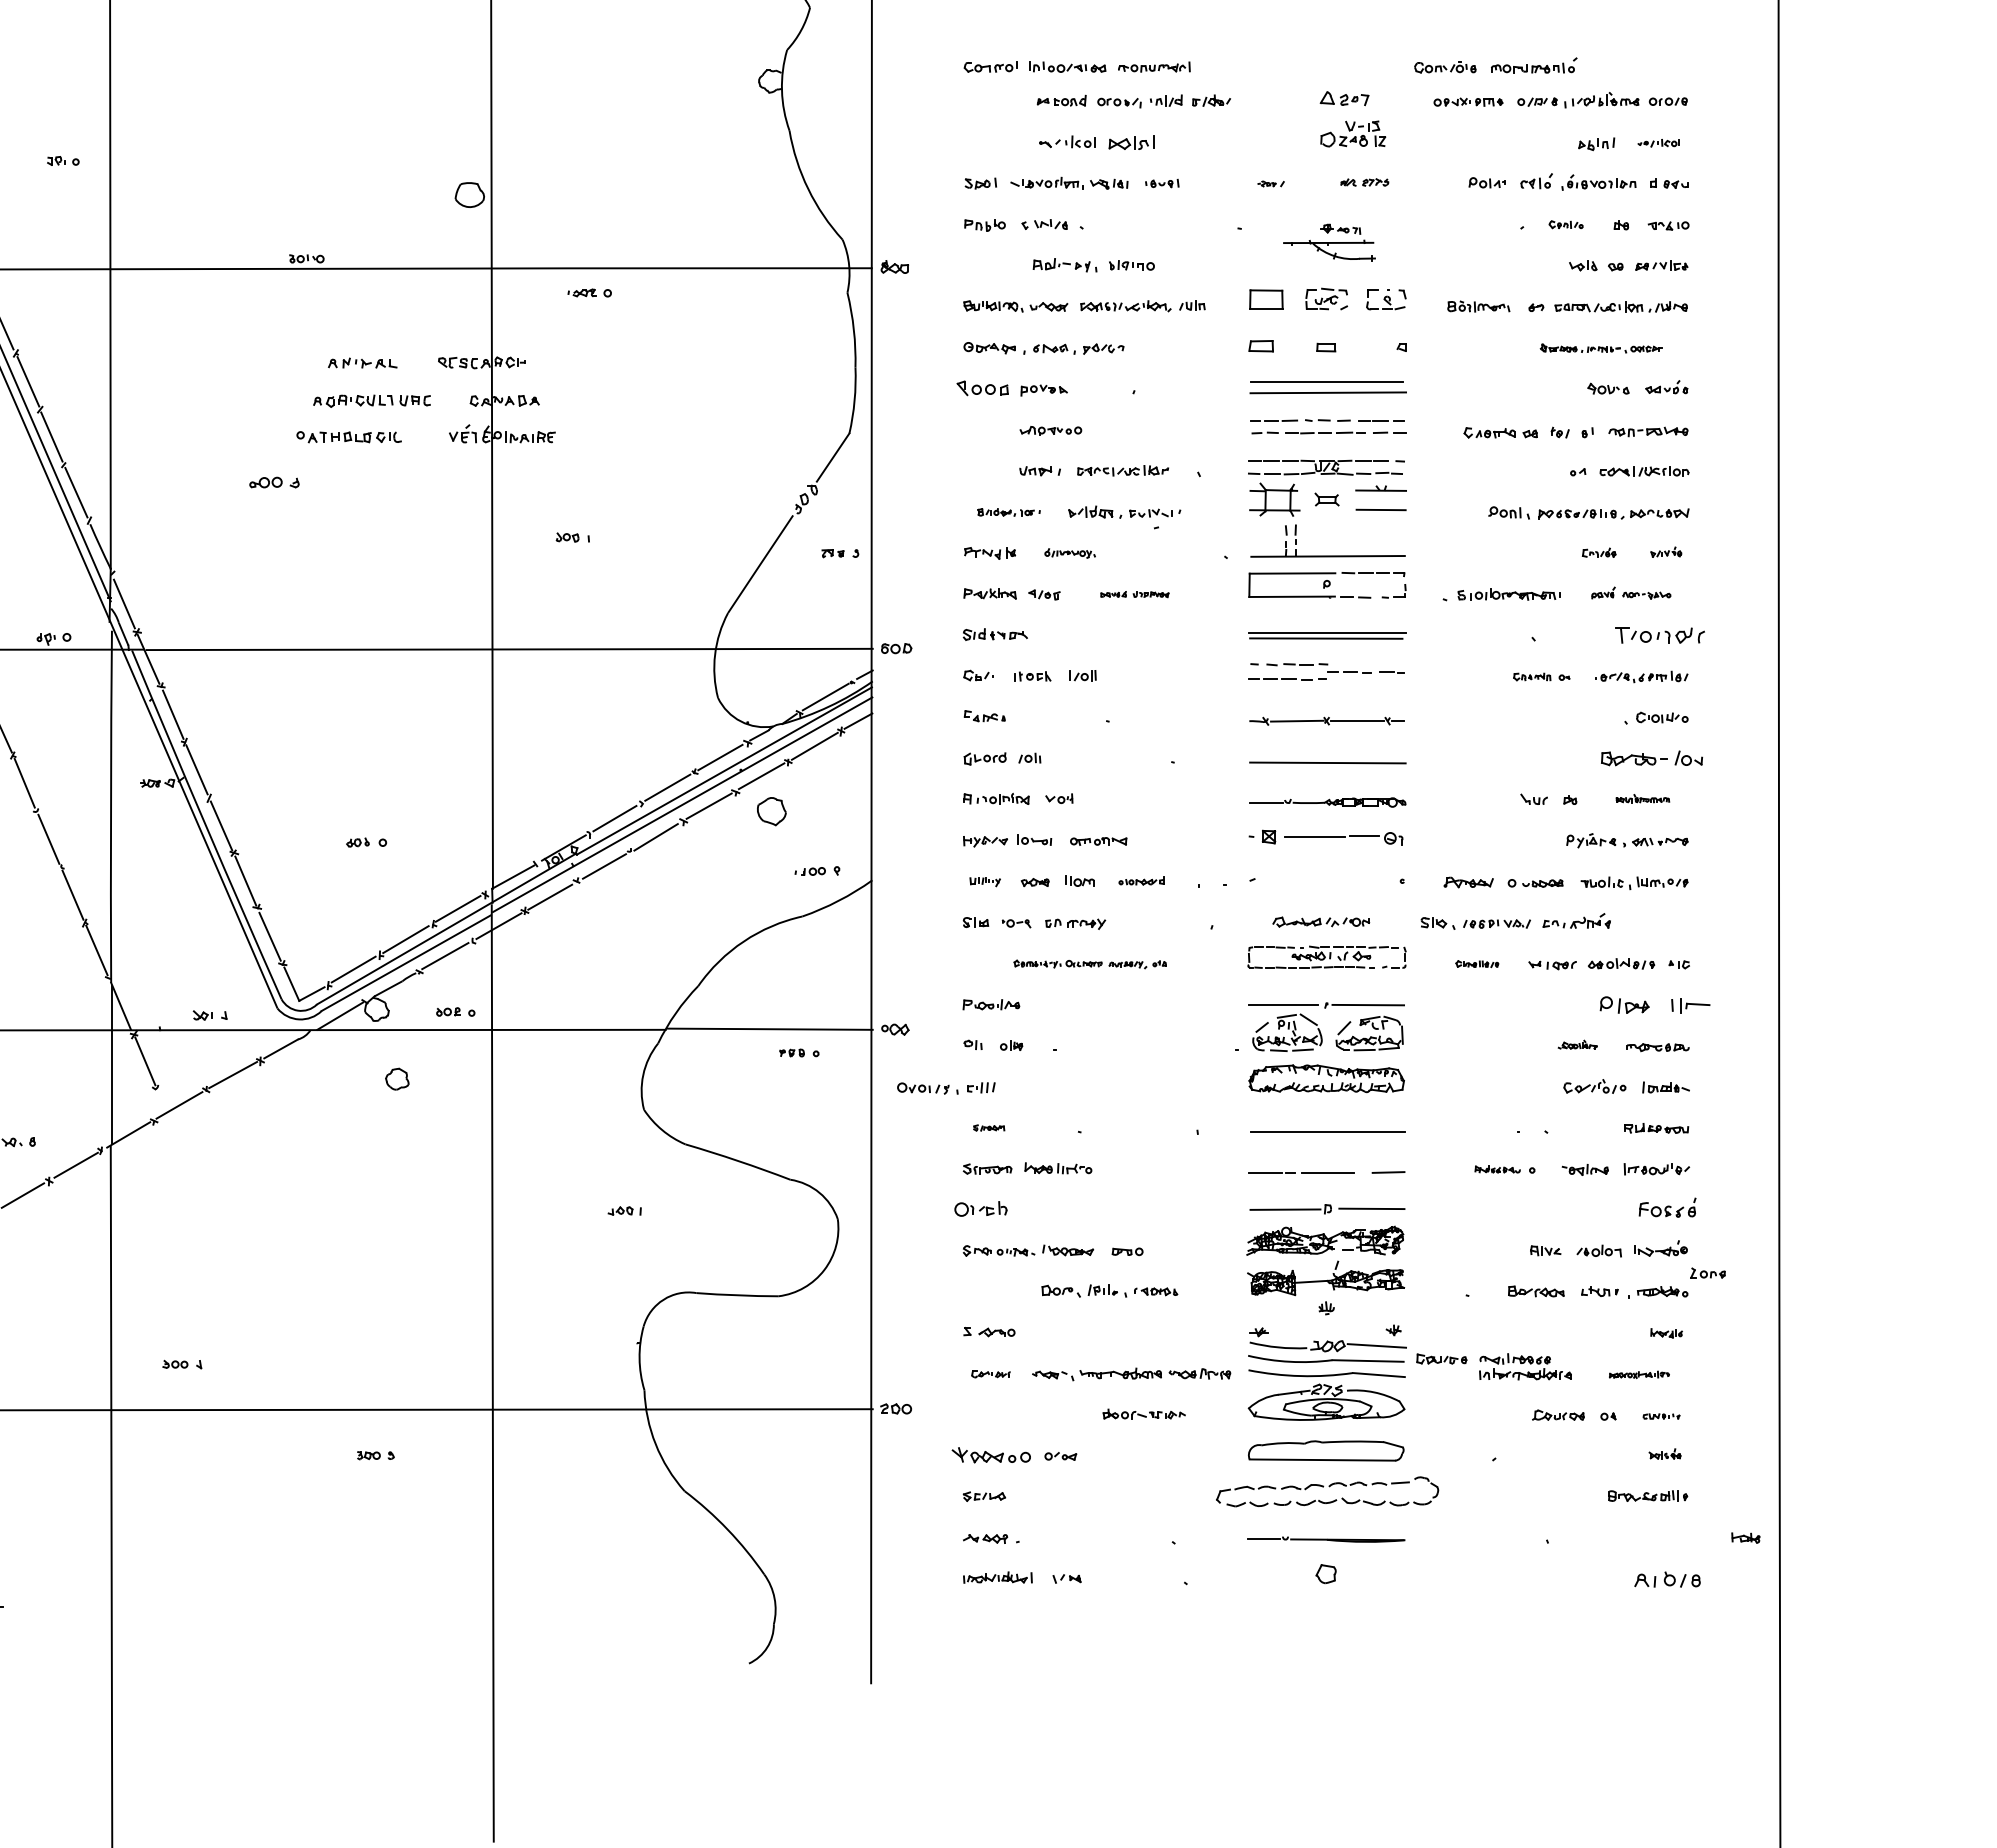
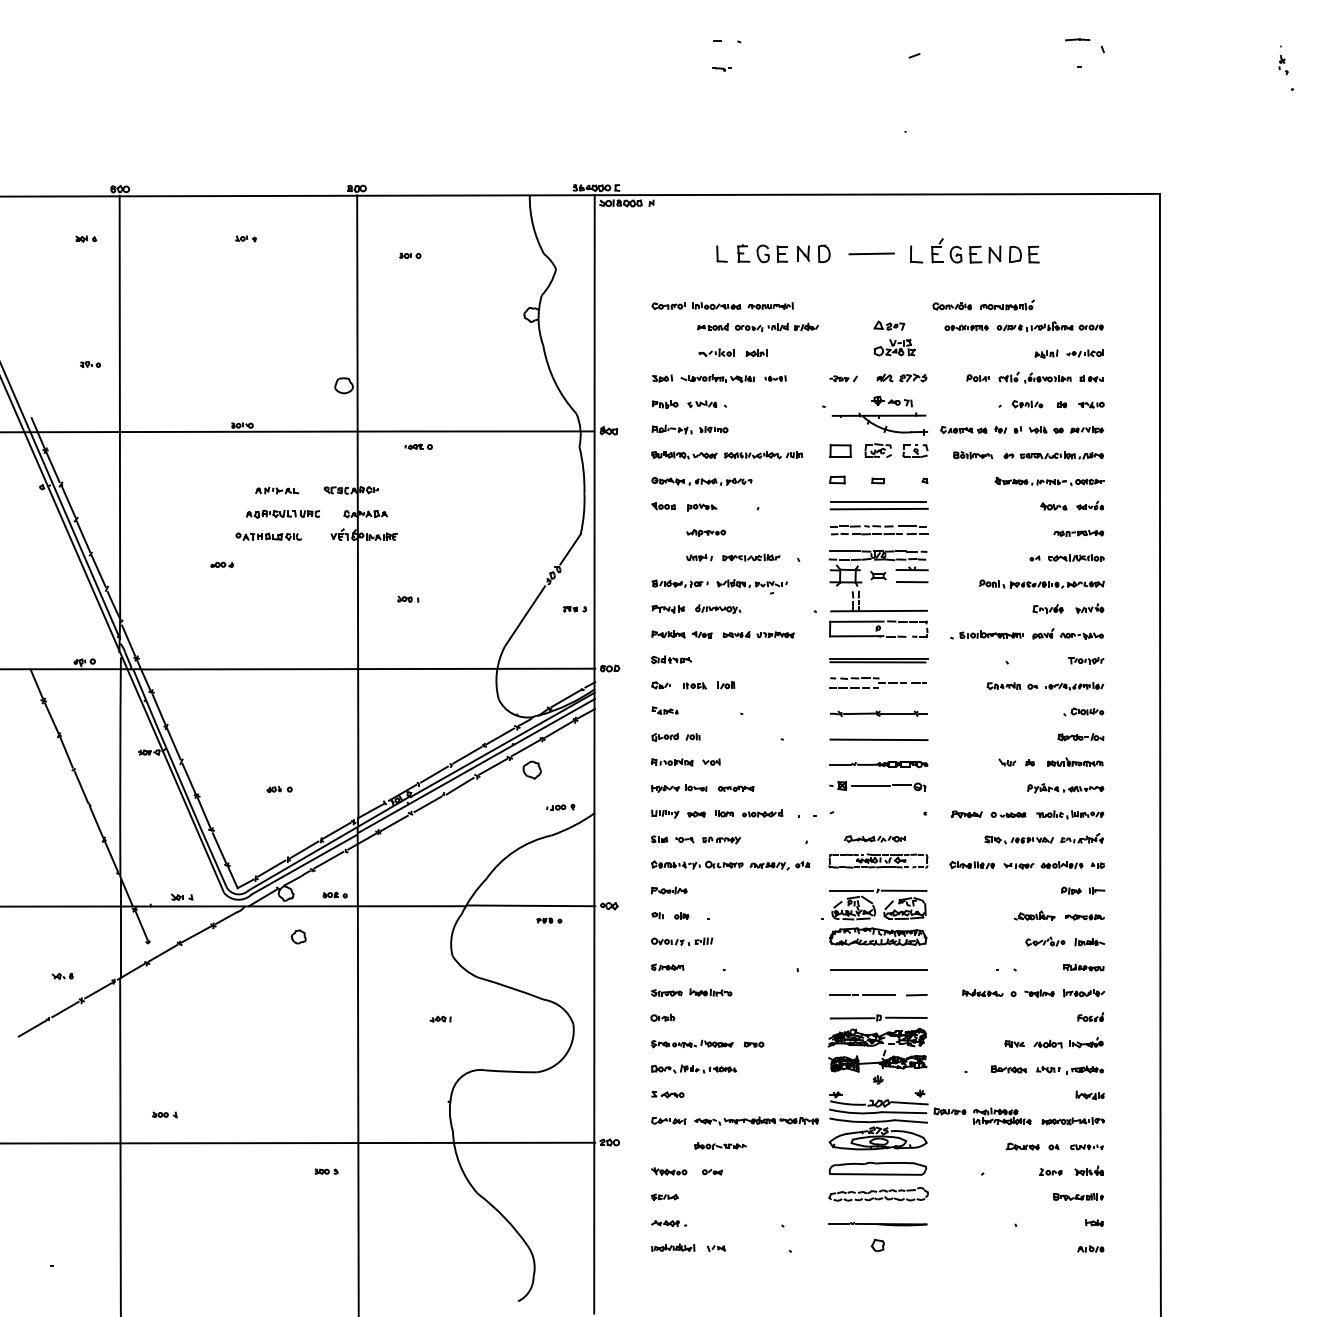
part: (1131, 143) -> (756, 353), size x0.71
part: (1657, 143) -> (1084, 353), size x1.43
part: (1364, 181) -> (901, 377), size x1.67
part: (1271, 183) -> (843, 378), size x1.67
part: (1566, 225) -> (1027, 404), size x1.43
part: (1328, 242) -> (879, 415), size x1.67
part: (1092, 265) -> (689, 429), moved
part: (1601, 348) -> (1049, 481), size x1.43
part: (982, 388) -> (663, 506), size x0.71
part: (1527, 433) -> (980, 430), moved
part: (273, 481) -> (221, 564), size x0.71
part: (1007, 512) -> (679, 583), size x1.43
part: (1598, 552) -> (1047, 608), size x1.43
part: (1665, 552) -> (1089, 608), size x1.43
part: (1070, 553) -> (718, 609), size x1.43
part: (1630, 592) -> (1067, 633), size x1.43
part: (1134, 593) -> (758, 634), size x1.67
part: (1660, 635) -> (1086, 660), size x0.62
part: (1540, 677) -> (1011, 686), size x1.43
part: (1651, 759) -> (1080, 737), size x0.71
part: (1643, 797) -> (1075, 761), size x1.67
part: (985, 881) -> (665, 813), size x1.43
part: (1141, 881) -> (762, 813), size x1.43
part: (1514, 921) -> (1043, 838), moved
part: (1089, 964) -> (730, 865), size x1.67
part: (1476, 964) -> (971, 865), size x1.67
part: (1655, 1004) -> (1083, 890), size x0.62
part: (1577, 1044) -> (1034, 915), size x1.67
part: (946, 1088) -> (682, 941), moved
part: (988, 1128) -> (667, 967), size x1.67
part: (1505, 1169) -> (989, 993), size x1.43
part: (980, 1208) -> (662, 1017), size x0.71
part: (1667, 1208) -> (1090, 1017), size x0.71
part: (1707, 1272) -> (1050, 1171), moved
part: (1110, 1290) -> (694, 1068), moved
part: (1665, 1333) -> (1089, 1095), size x1.43
part: (990, 1373) -> (668, 1120), size x1.43
part: (1638, 1375) -> (1072, 1121), size x1.67
part: (1144, 1413) -> (720, 1145), moved
part: (1660, 1416) -> (1086, 1147), size x1.43
part: (1663, 1453) -> (1088, 1170), size x1.43
part: (375, 1455) -> (326, 1171), moved
part: (991, 1455) -> (669, 1171), size x0.71
part: (1327, 1492) -> (878, 1194), size x0.71
part: (1745, 1537) -> (1094, 1222), moved
part: (1667, 1578) -> (1090, 1248), size x0.62

